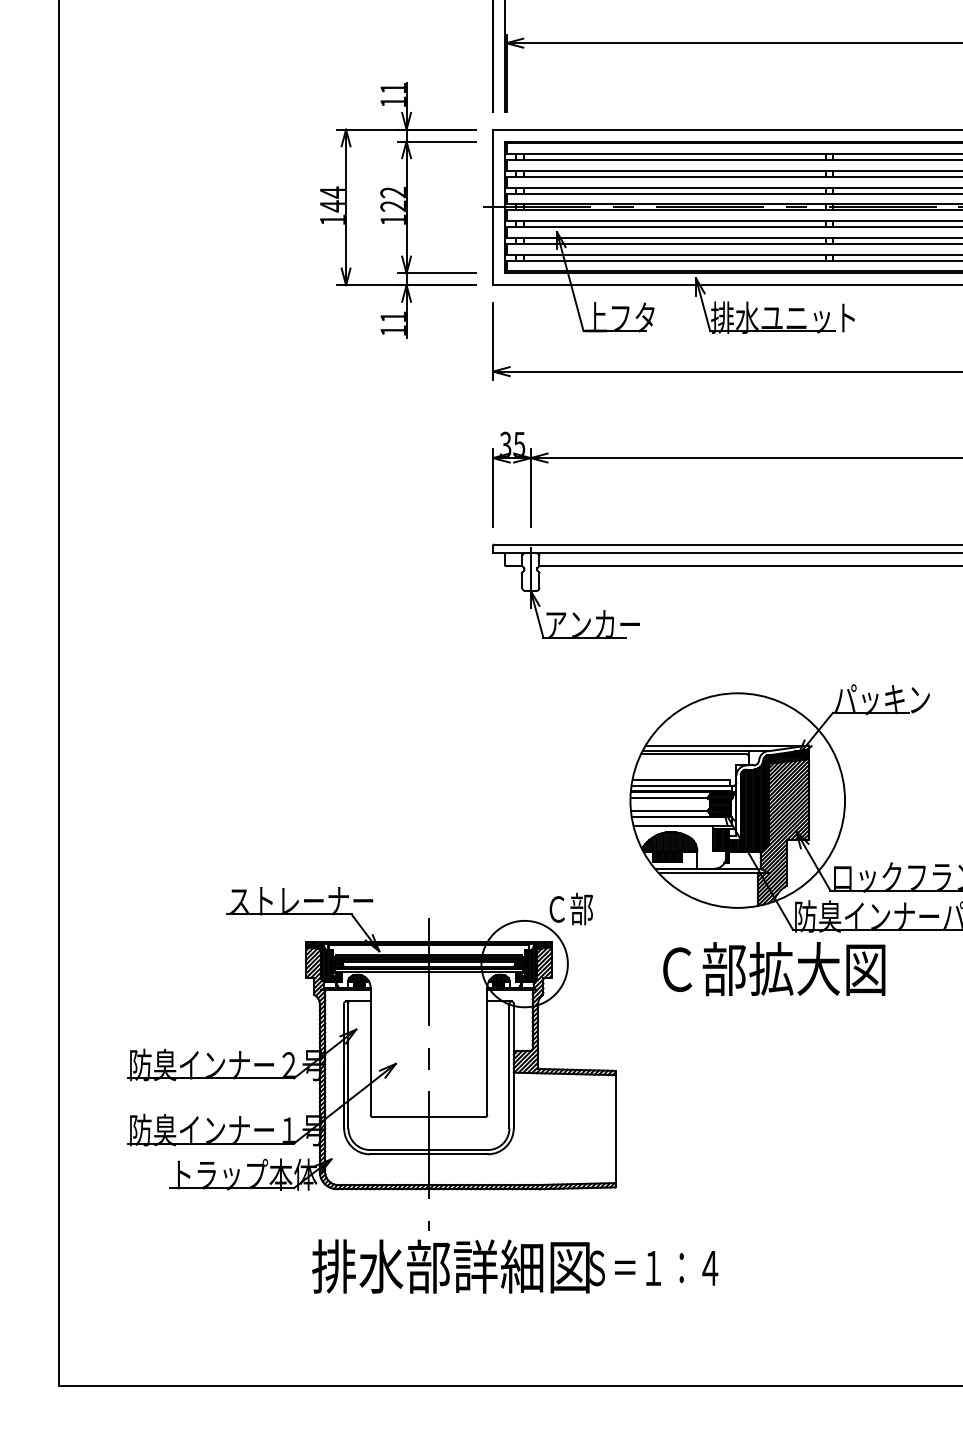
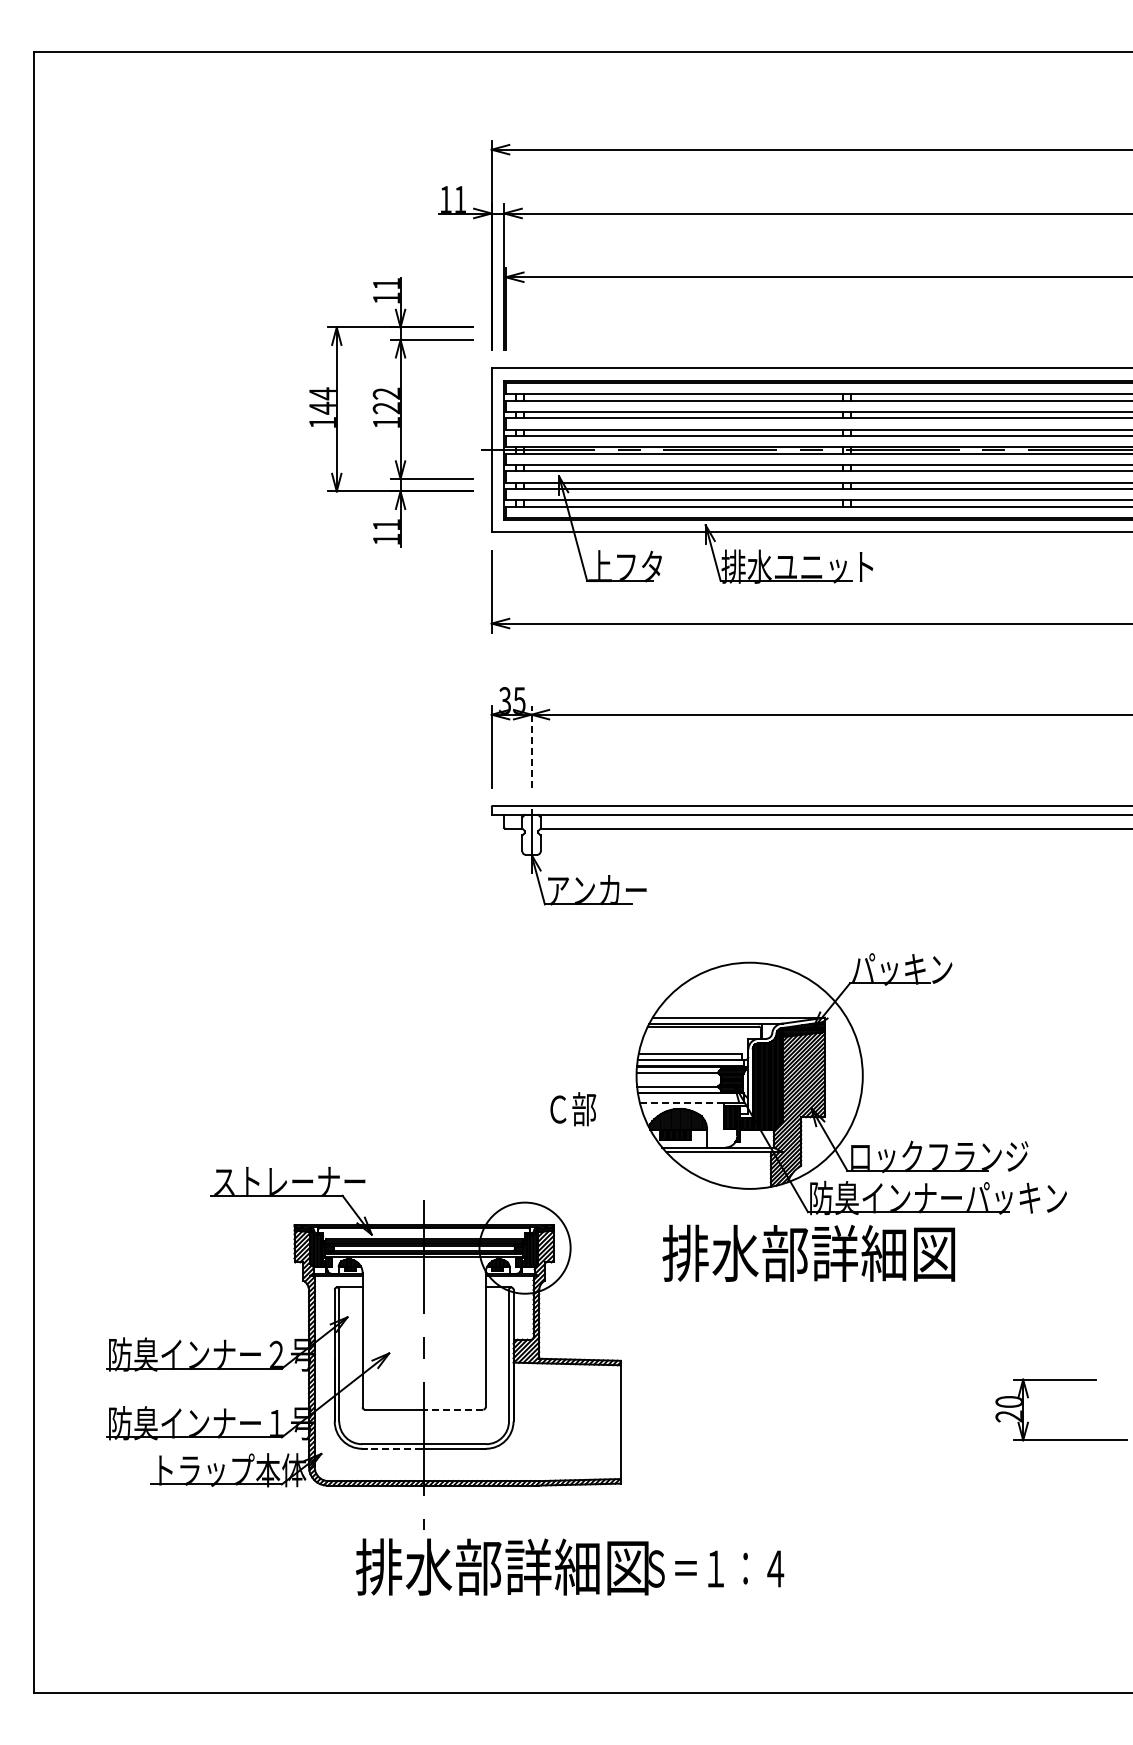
part: (397, 210) -> (391, 412), moved
line: (530, 488) -> (531, 746), solid -> dashed
line: (673, 825) -> (681, 1102), solid -> dashed
text: (571, 909) -> (573, 1109), moved
text: (793, 968) -> (808, 1252), Ｃ部拡大図 -> 排水部詳細図
line: (456, 1117) -> (453, 1409), solid -> dashed
line: (398, 1154) -> (392, 1448), solid -> dashed
text: (515, 1266) -> (570, 1566), moved

